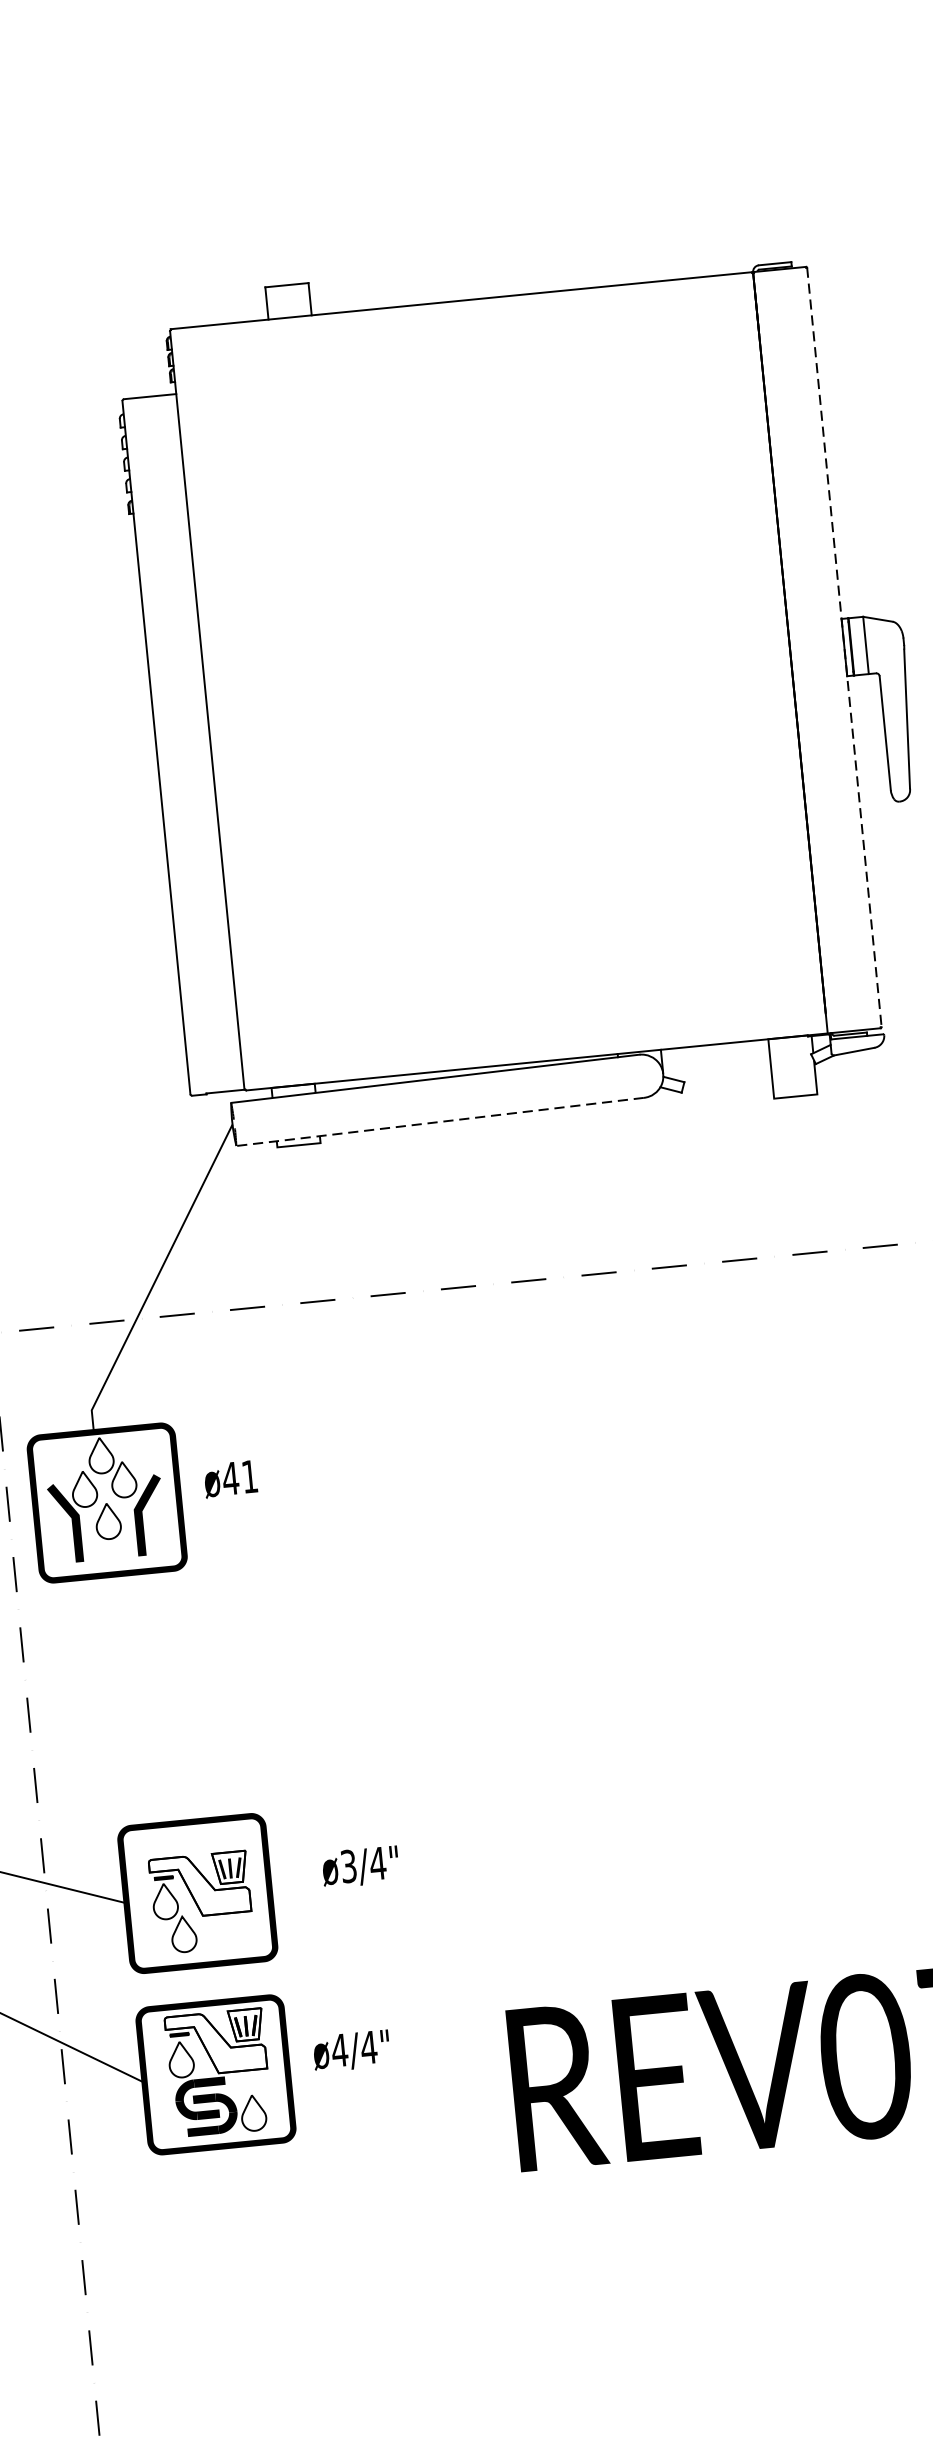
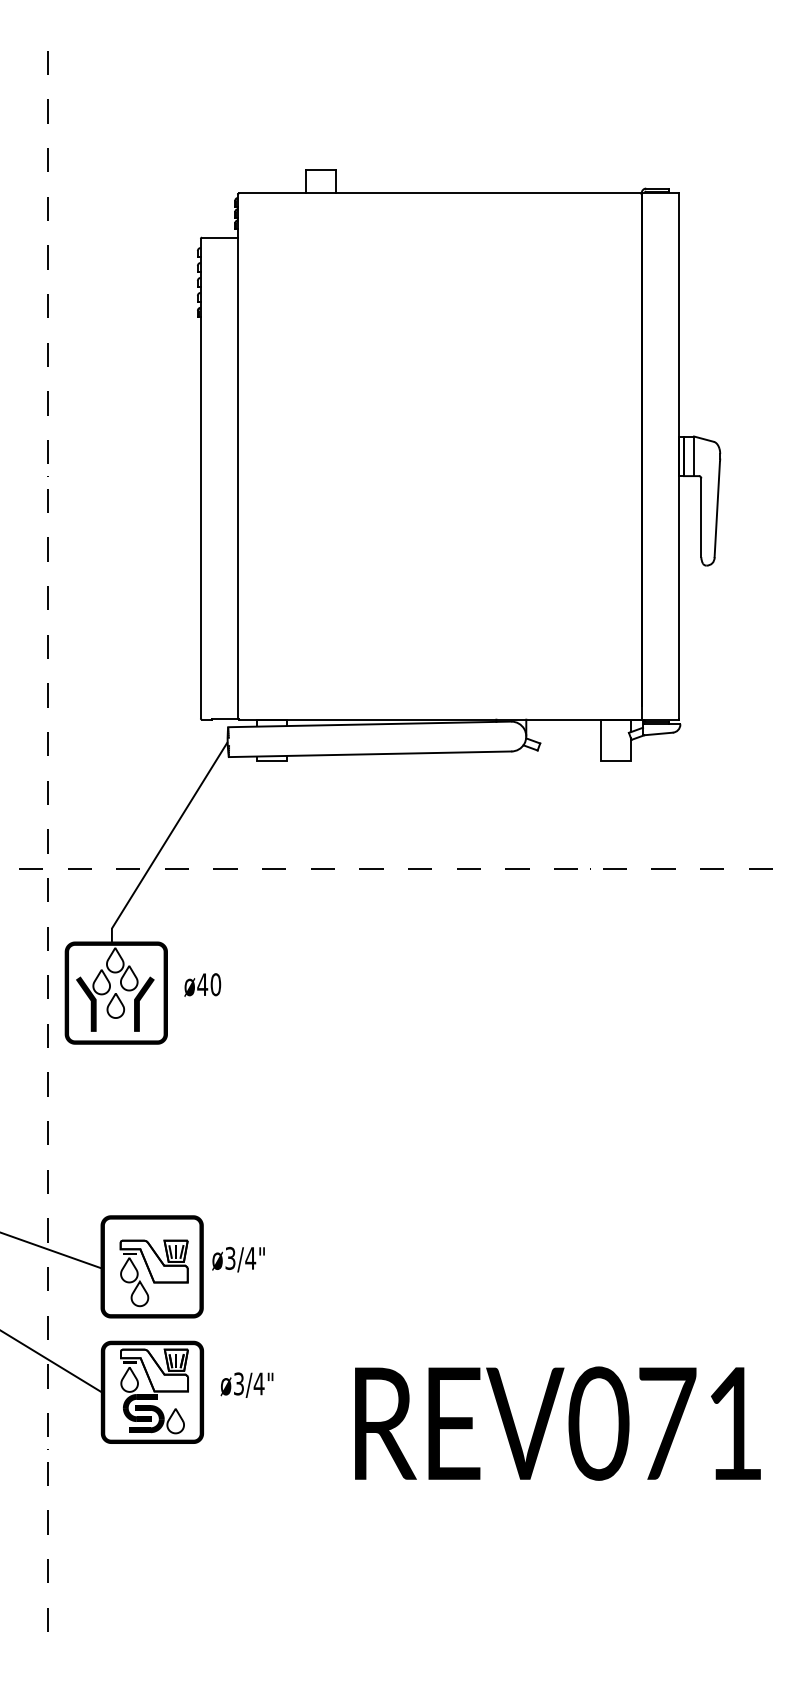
line: (844, 647) -> (679, 456), dashed -> solid
line: (439, 1122) -> (369, 754), dashed -> solid
text: (249, 1476) -> (215, 984), ø41 -> ø40
text: (360, 1866) -> (238, 1259), moved
text: (339, 2049) -> (238, 1383), ø4/4" -> ø3/4"

